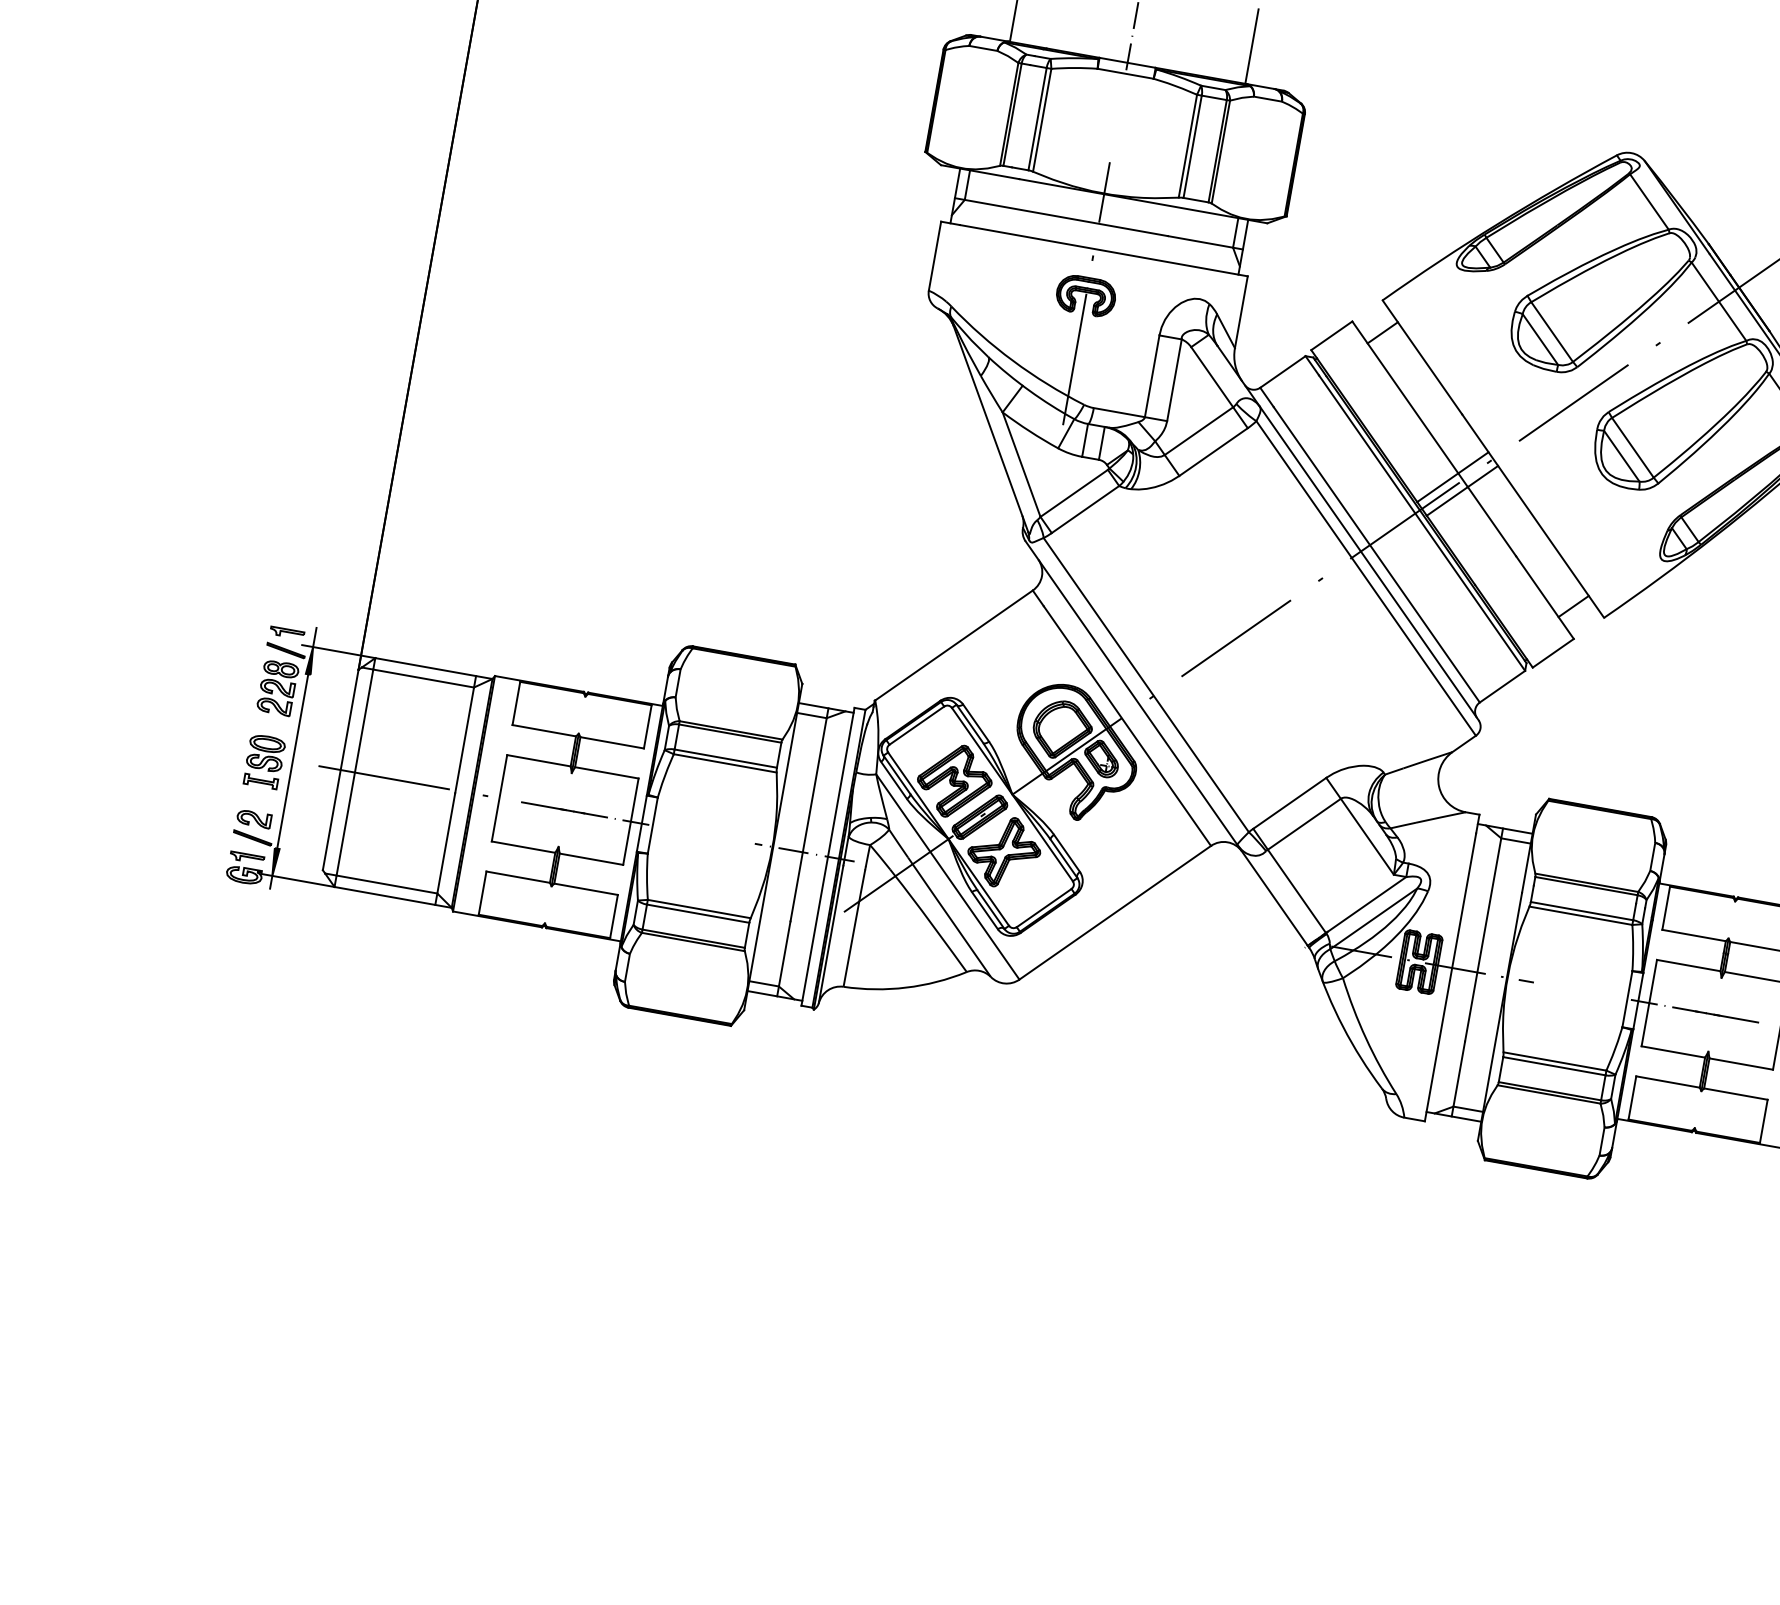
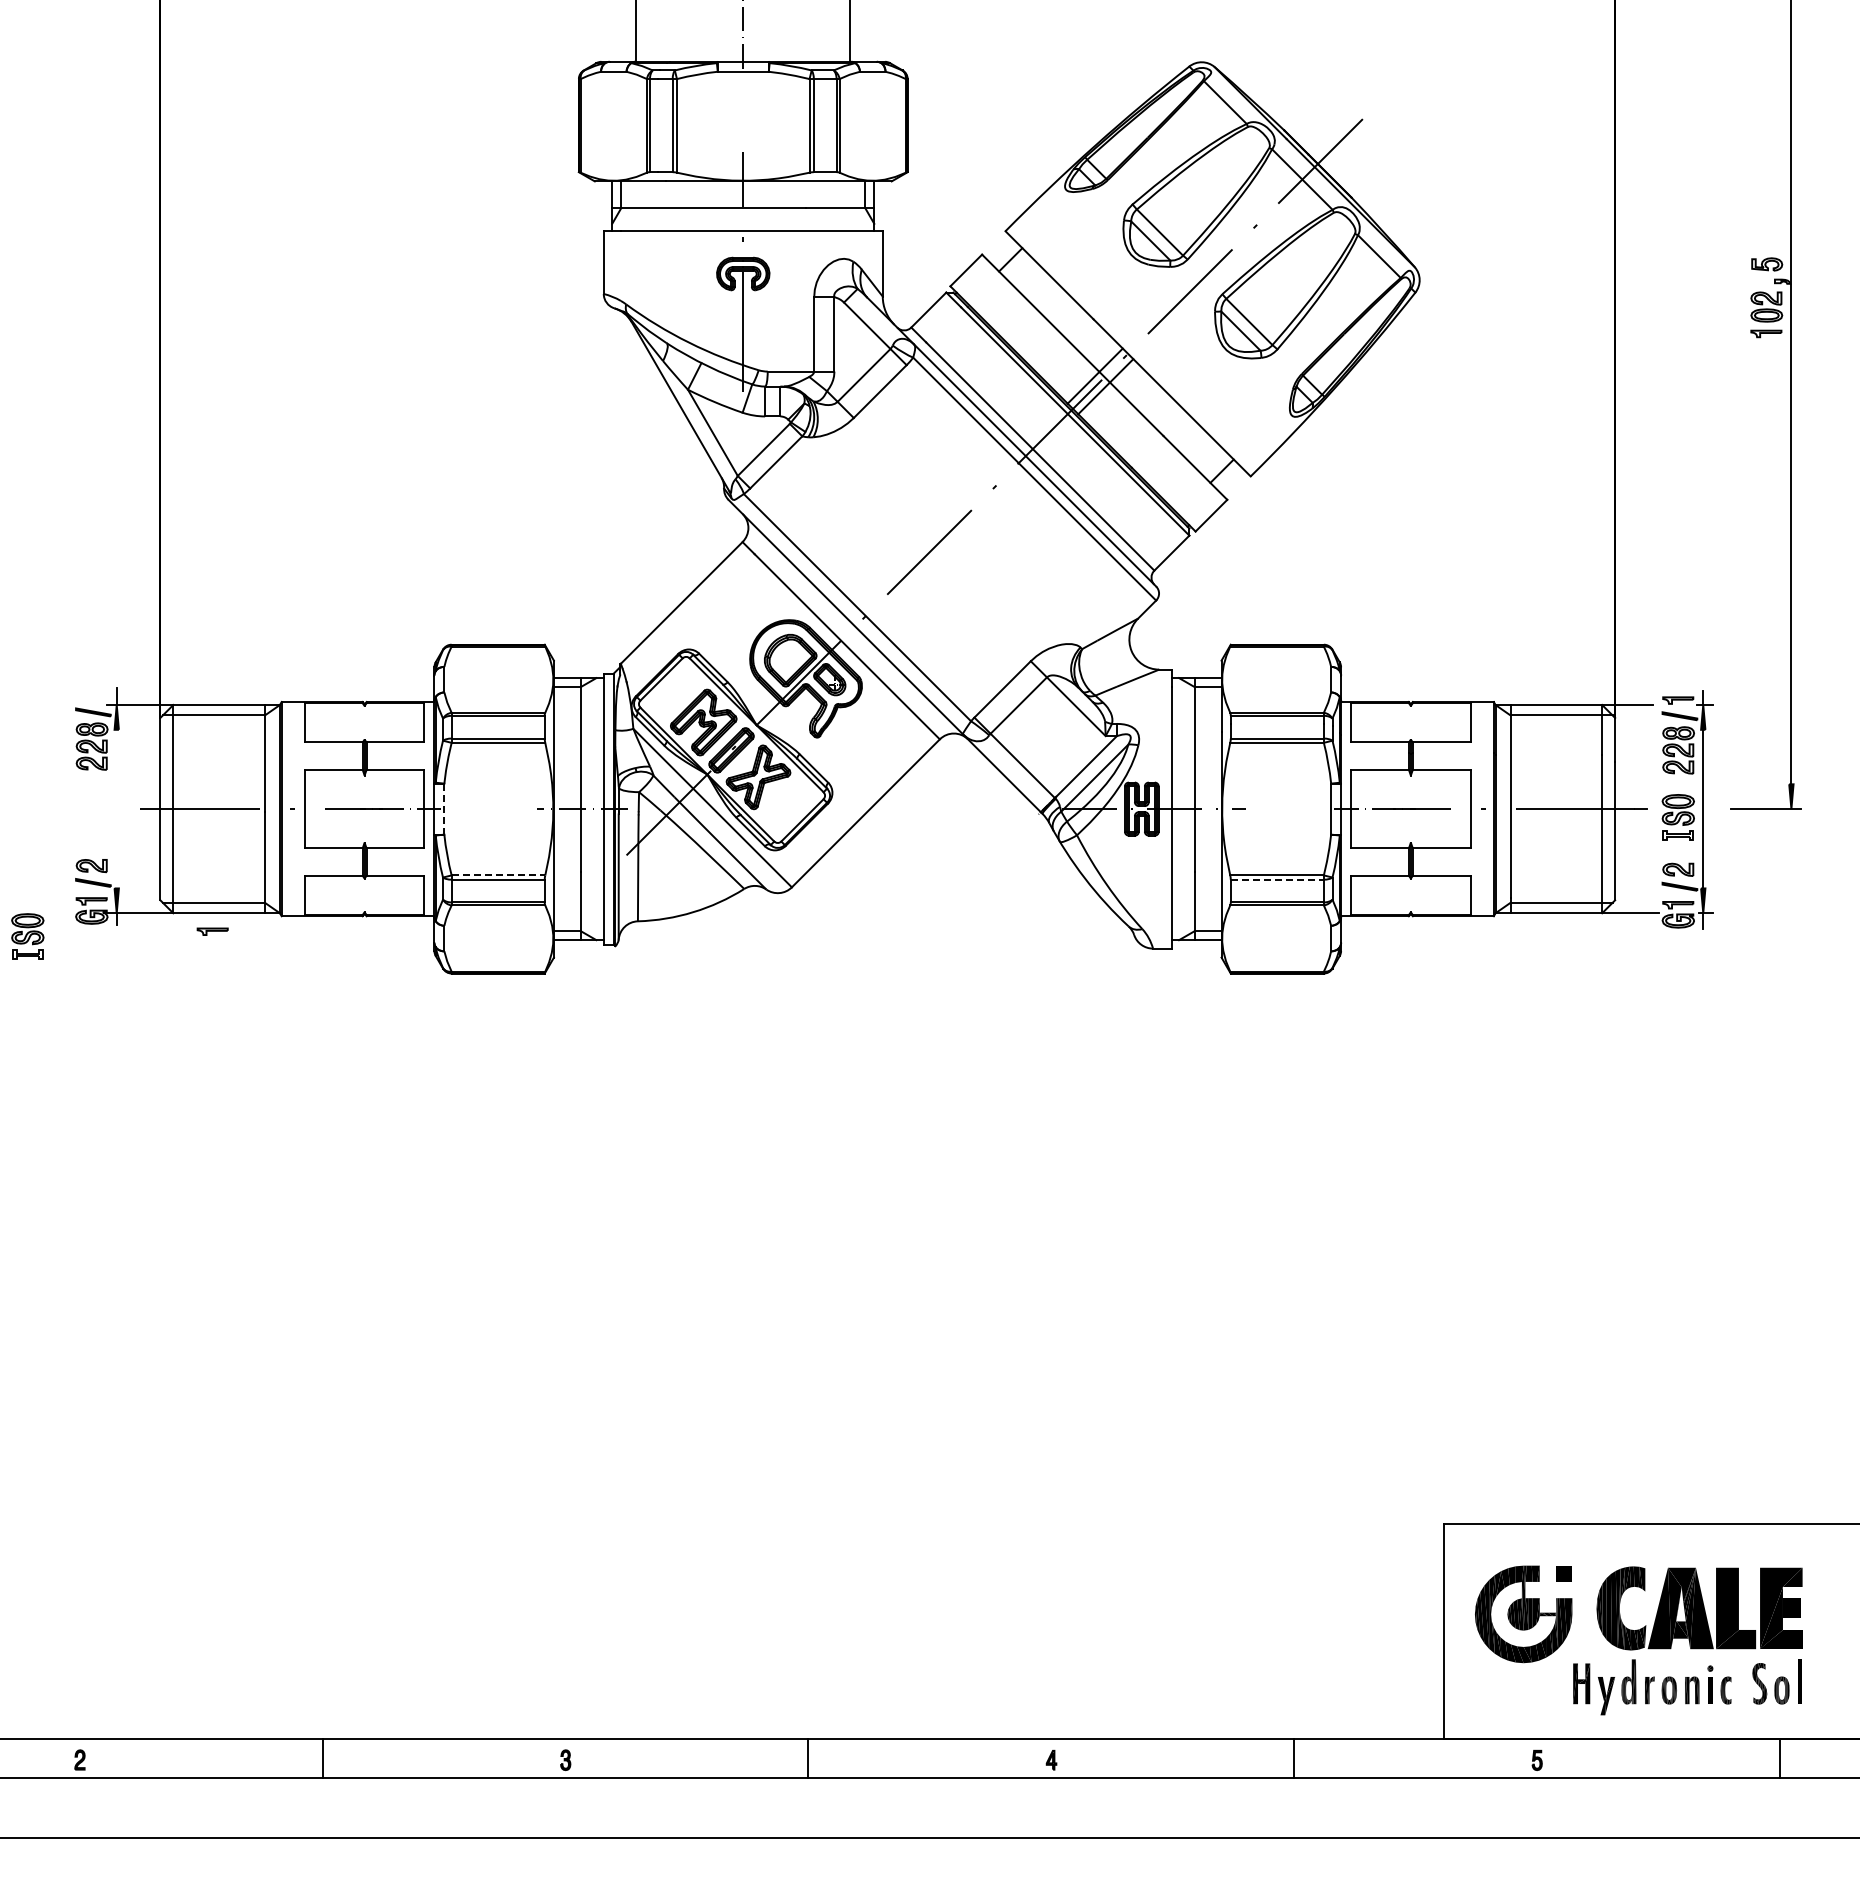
part: (287, 632) -> (212, 931), moved
line: (292, 760) -> (116, 808), removed
part: (264, 761) -> (27, 936), moved
line: (652, 826) -> (444, 809), solid -> dashed
line: (699, 909) -> (498, 875), solid -> dashed
line: (1554, 1066) -> (1277, 879), solid -> dashed

